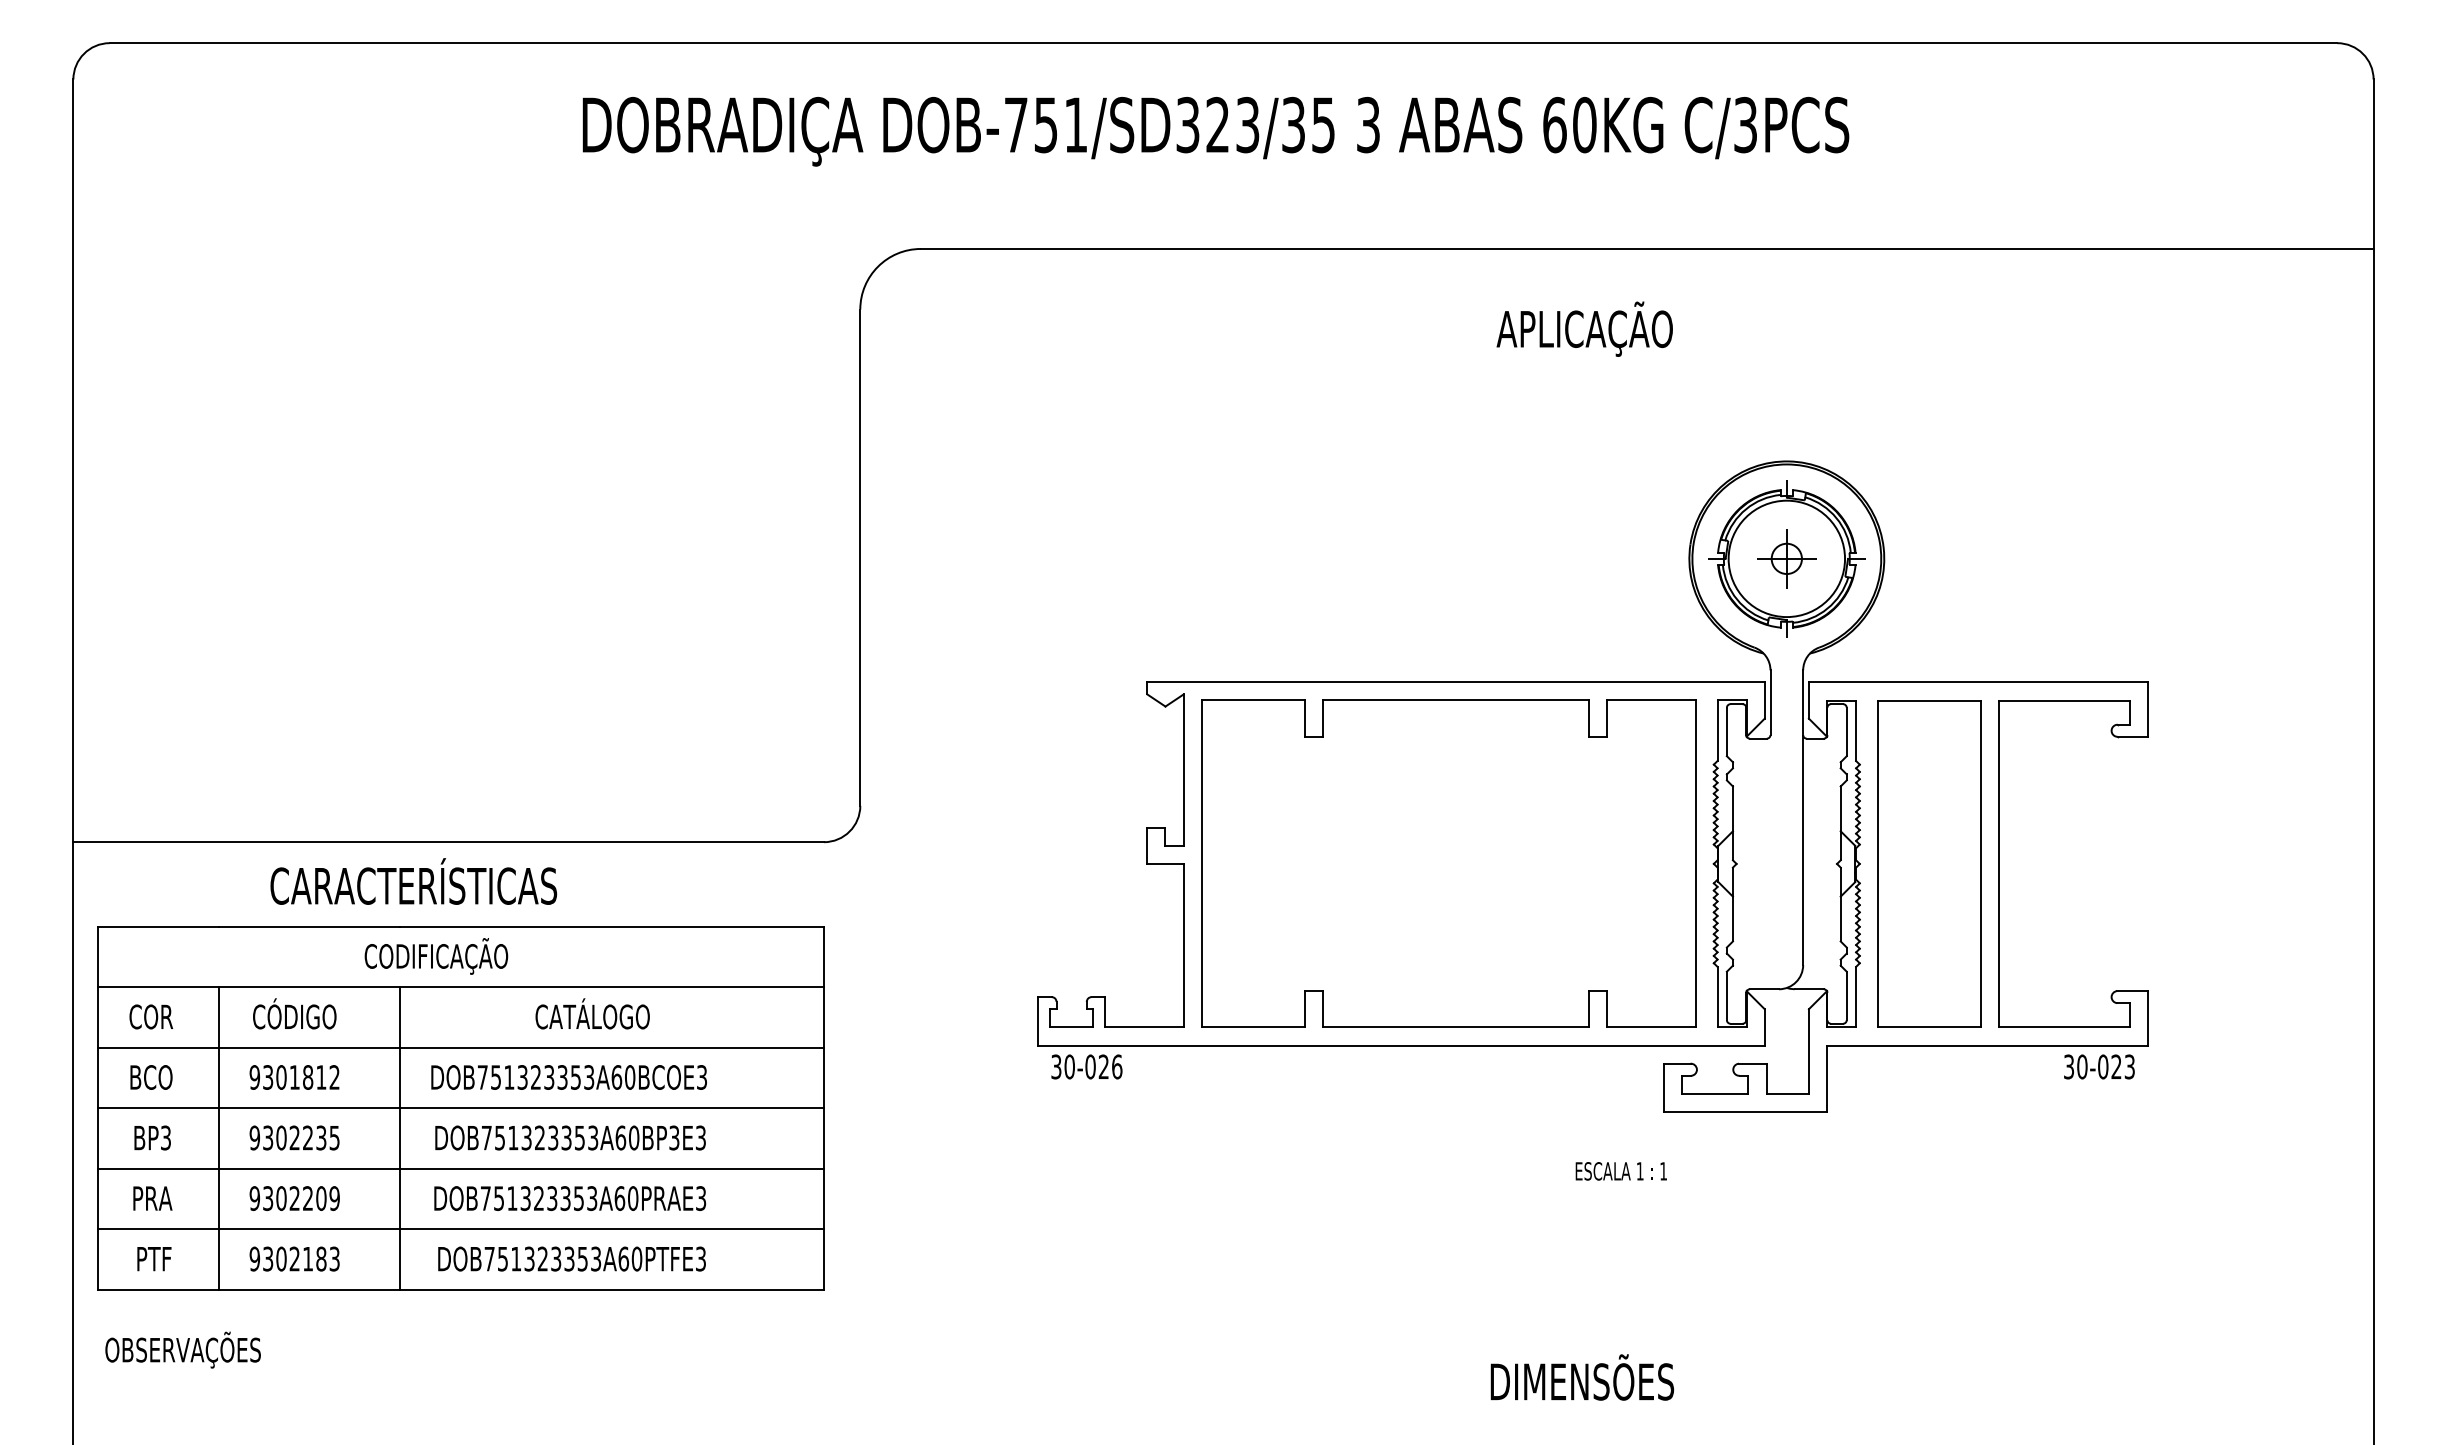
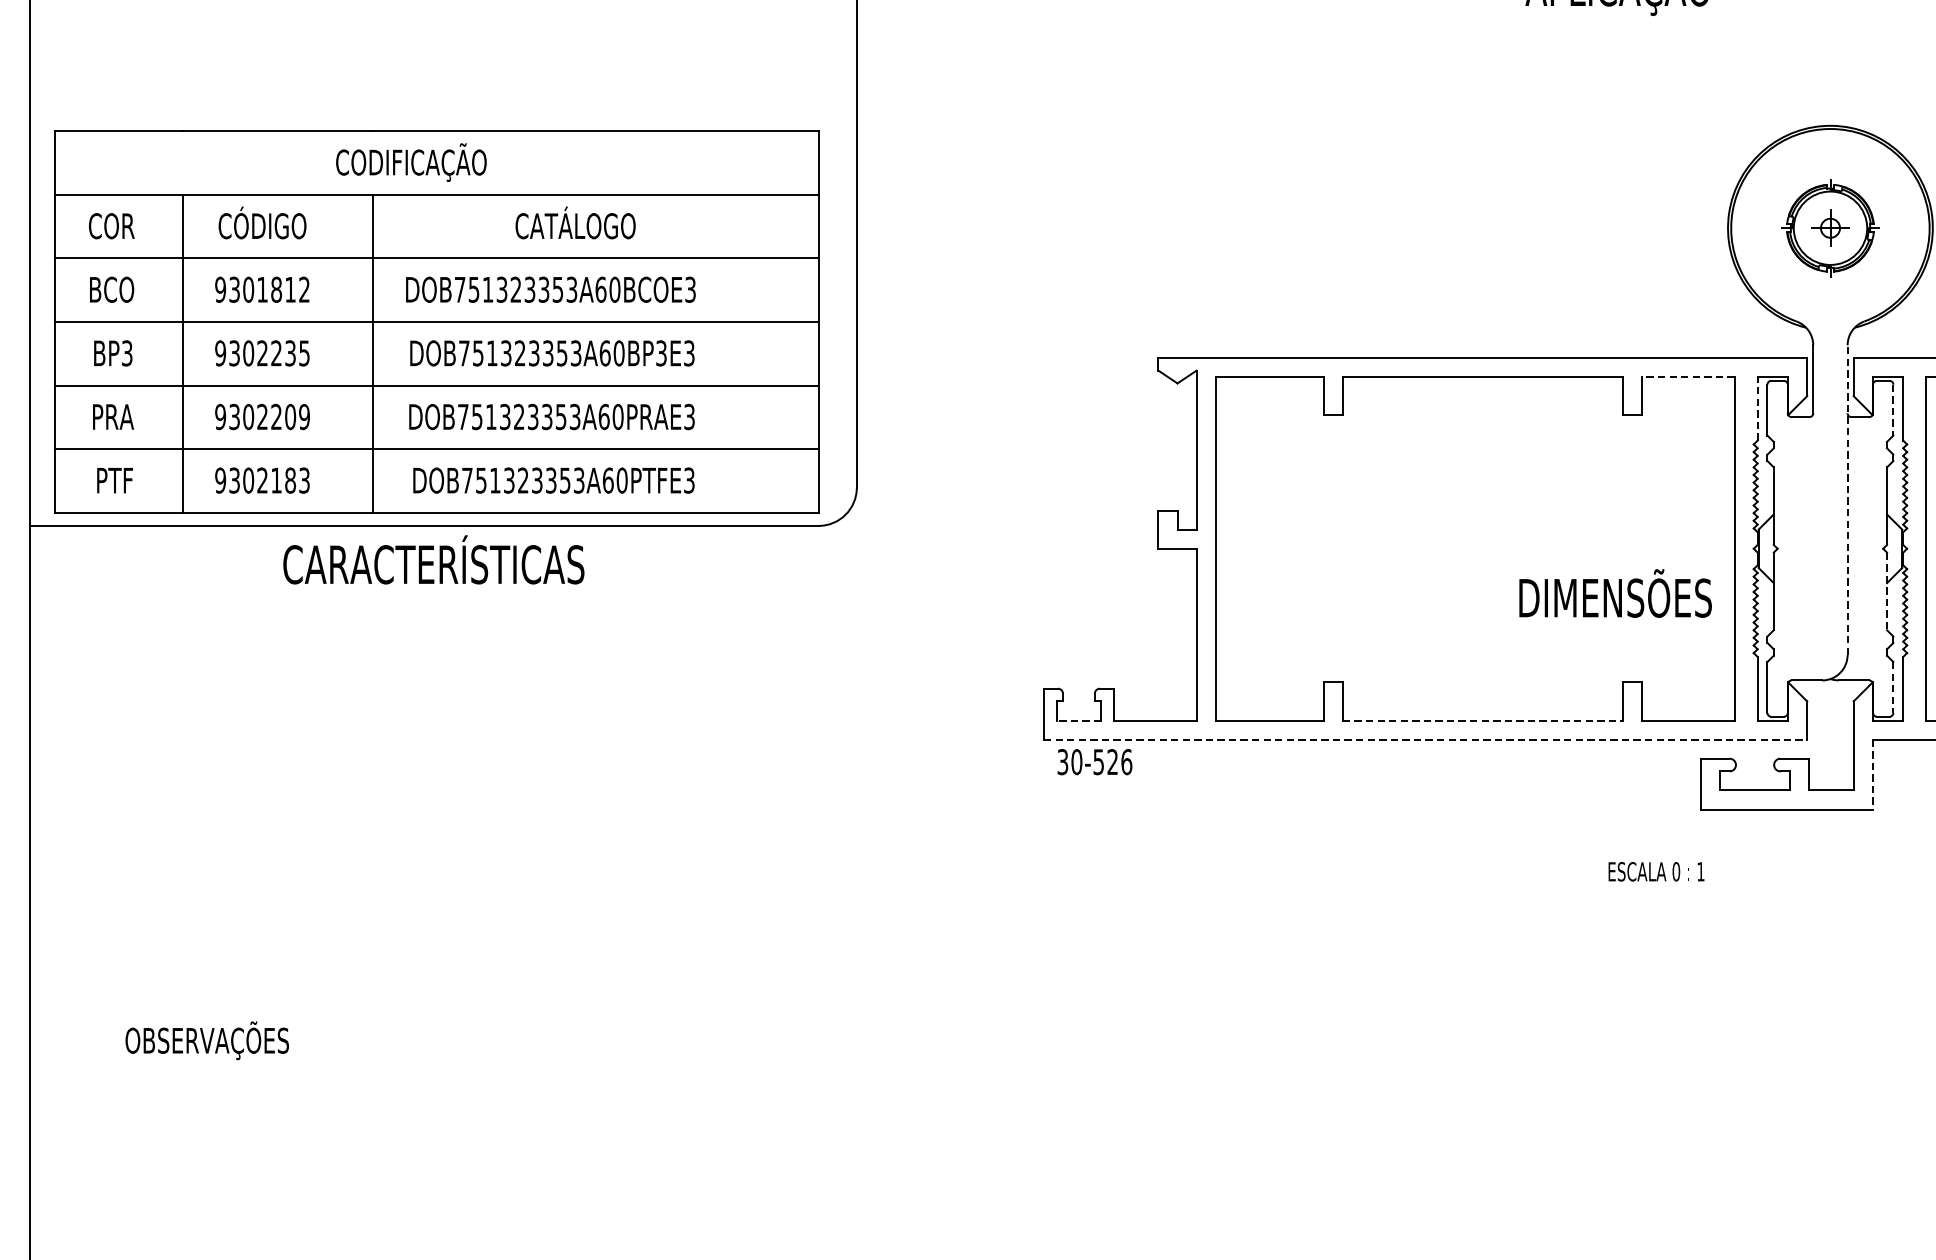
part: (1786, 558) -> (1830, 227), size x0.6
line: (1651, 700) -> (1688, 377), solid -> dashed
line: (1717, 730) -> (1757, 408), solid -> dashed
line: (1846, 732) -> (1893, 410), solid -> dashed
line: (1803, 817) -> (1847, 499), solid -> dashed
text: (413, 881) -> (433, 559), moved
line: (1840, 904) -> (1886, 591), solid -> dashed
line: (1846, 996) -> (1893, 688), solid -> dashed
line: (1071, 1027) -> (1078, 720), solid -> dashed
line: (1456, 1027) -> (1483, 720), solid -> dashed
line: (1402, 1045) -> (1426, 739), solid -> dashed
text: (1090, 1066) -> (1098, 761), 30-026 -> 30-526
line: (1827, 1079) -> (1873, 775), solid -> dashed
part: (460, 1108) -> (436, 322), moved
text: (1639, 1171) -> (1675, 871), 1 -> 0
text: (182, 1349) -> (206, 1040), moved
text: (1582, 1377) -> (1615, 593), moved

